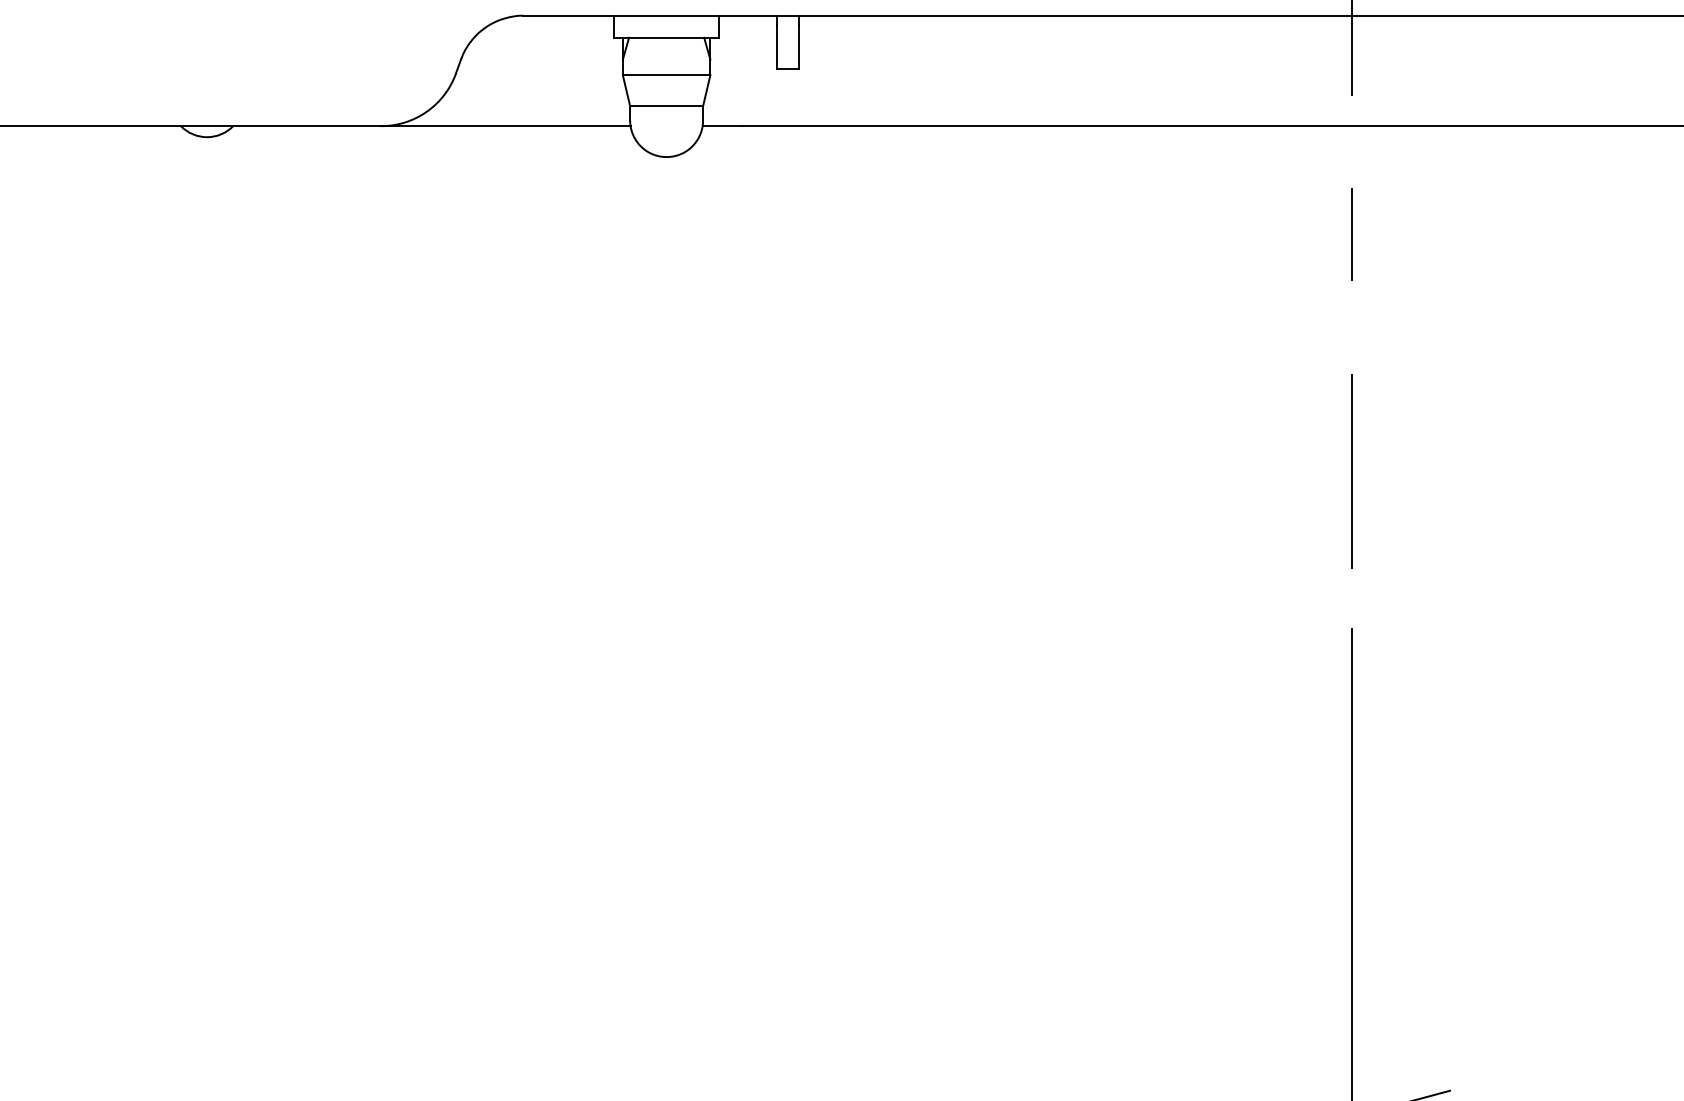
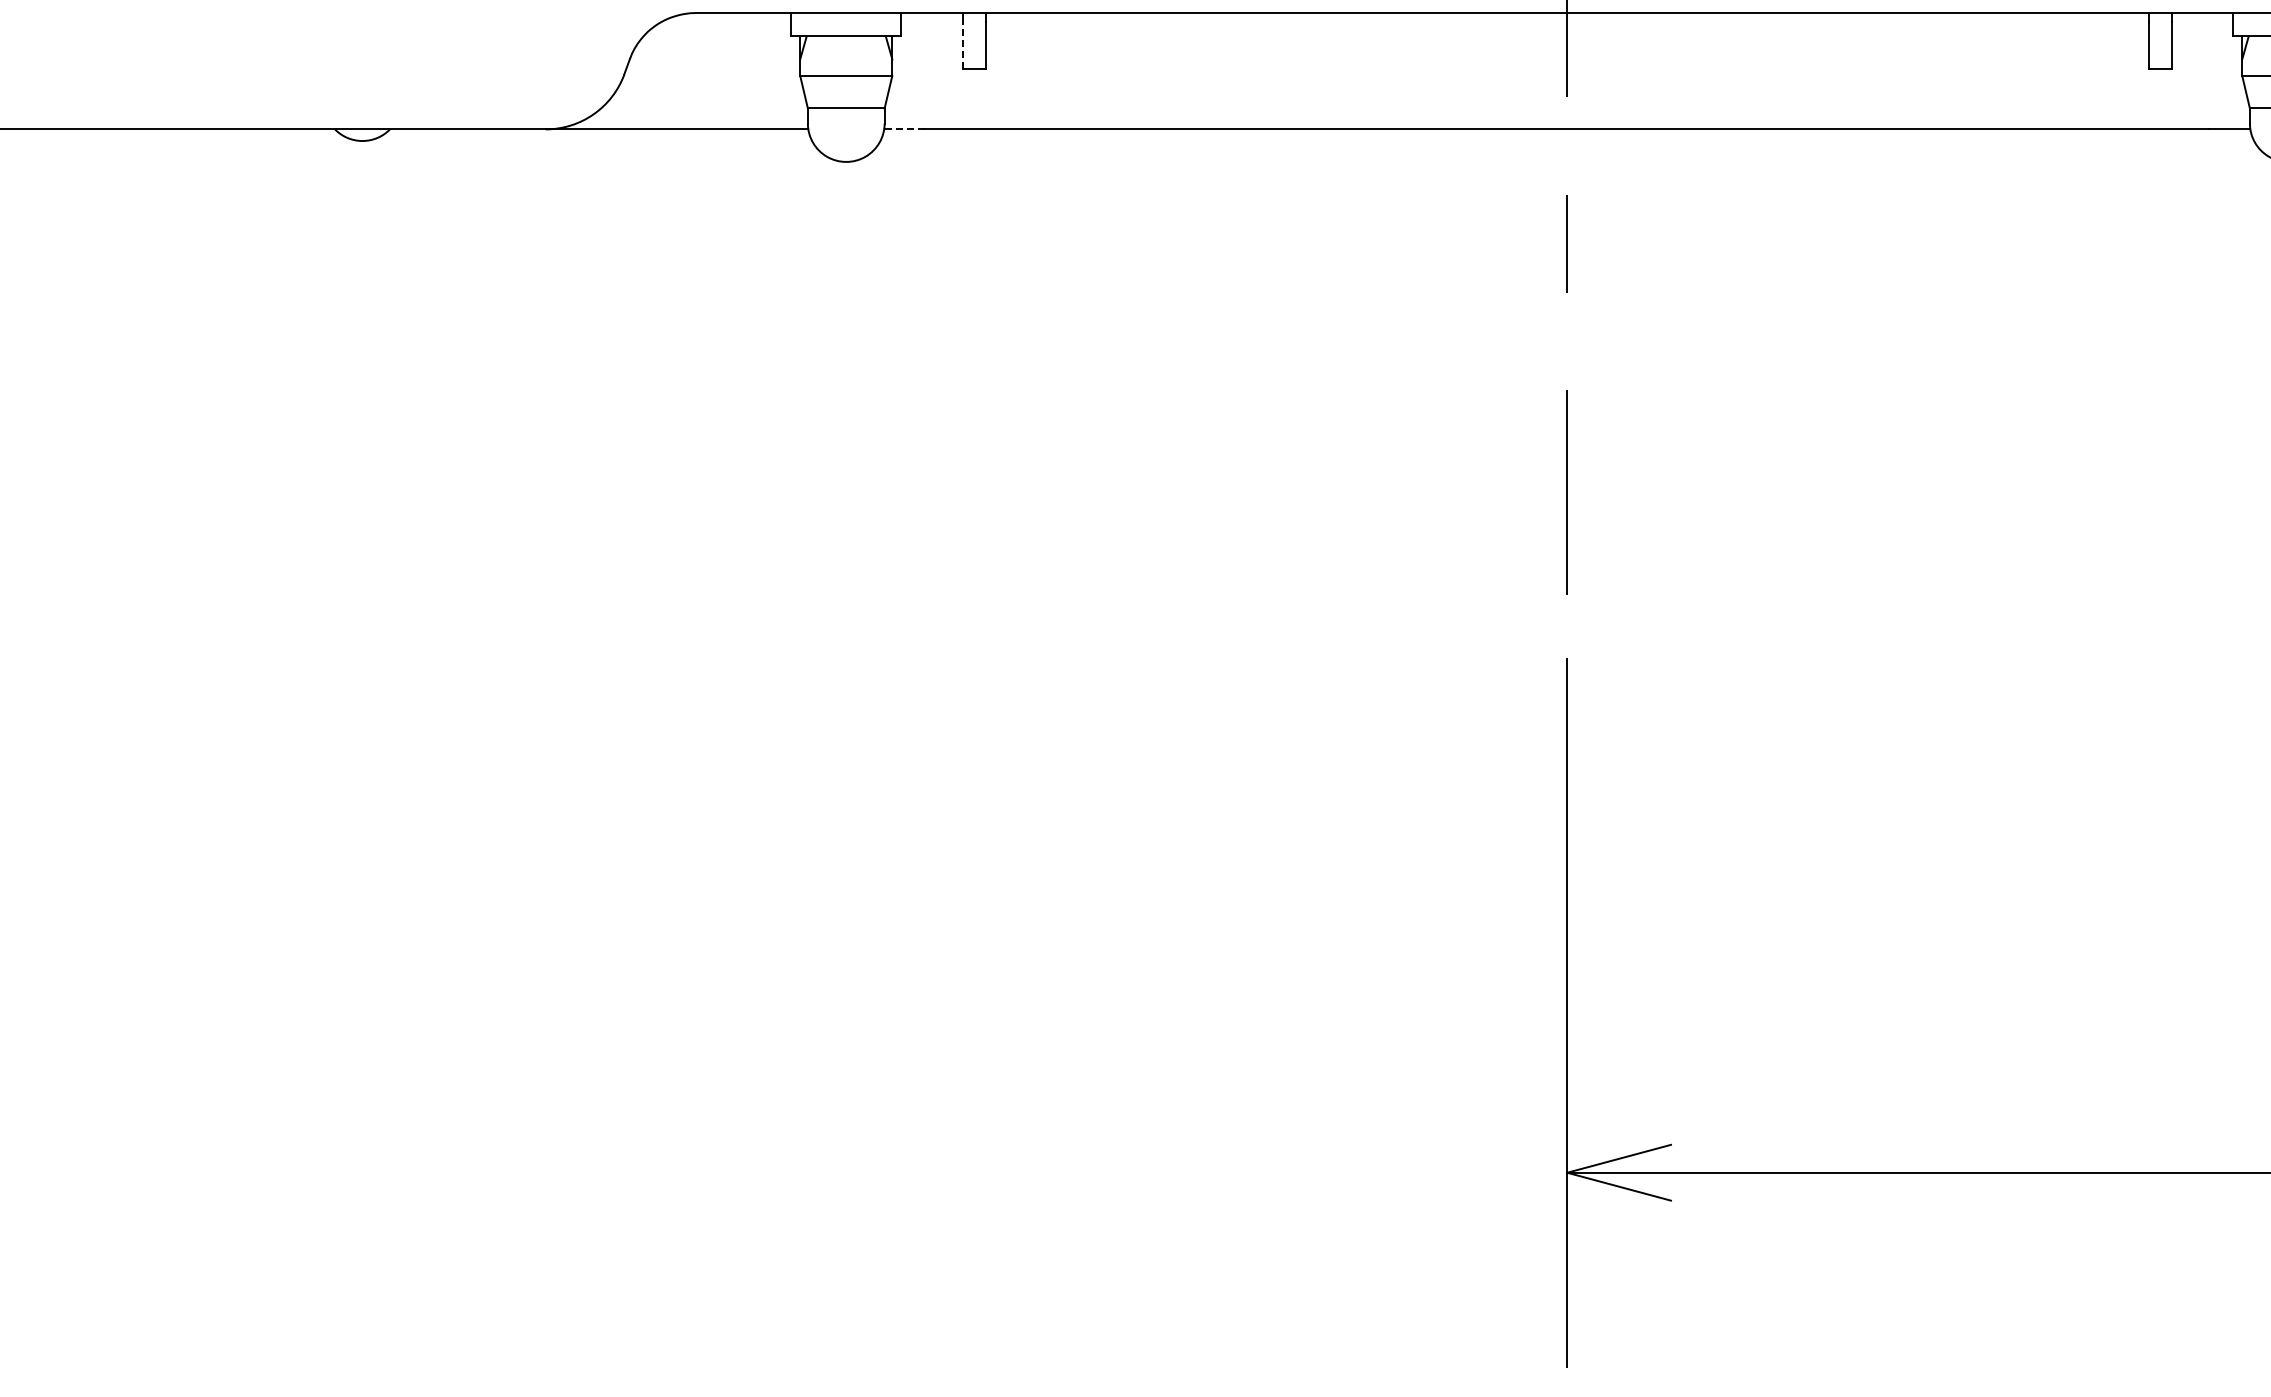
line: (777, 46) -> (962, 45), solid -> dashed
line: (721, 126) -> (904, 129), solid -> dashed

